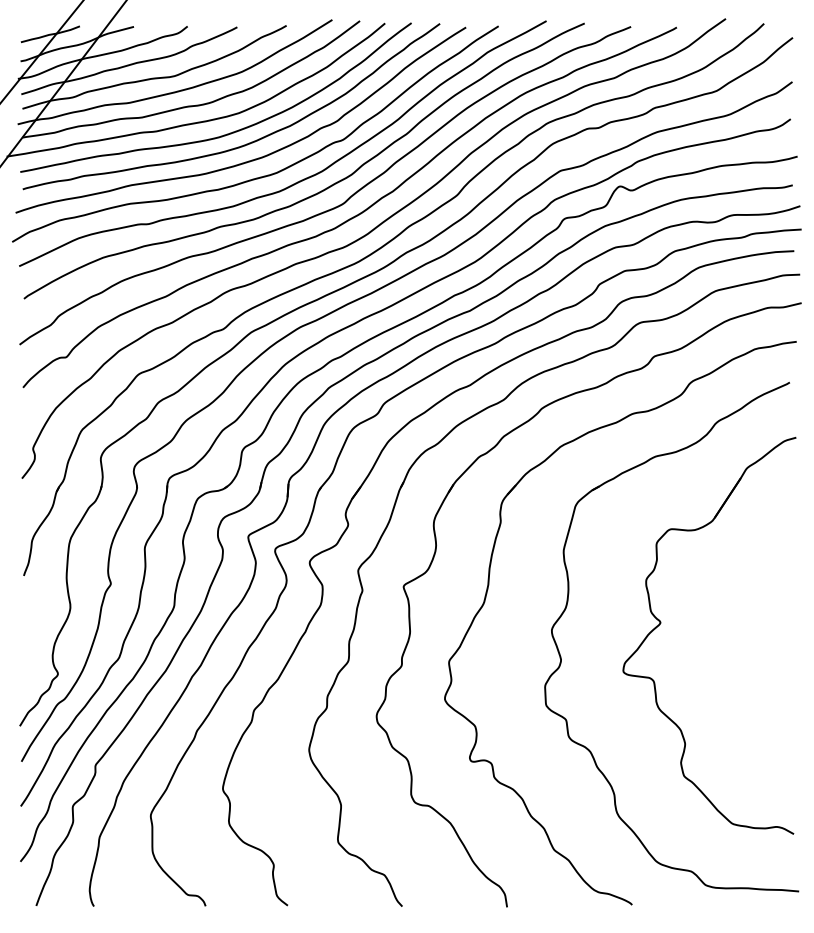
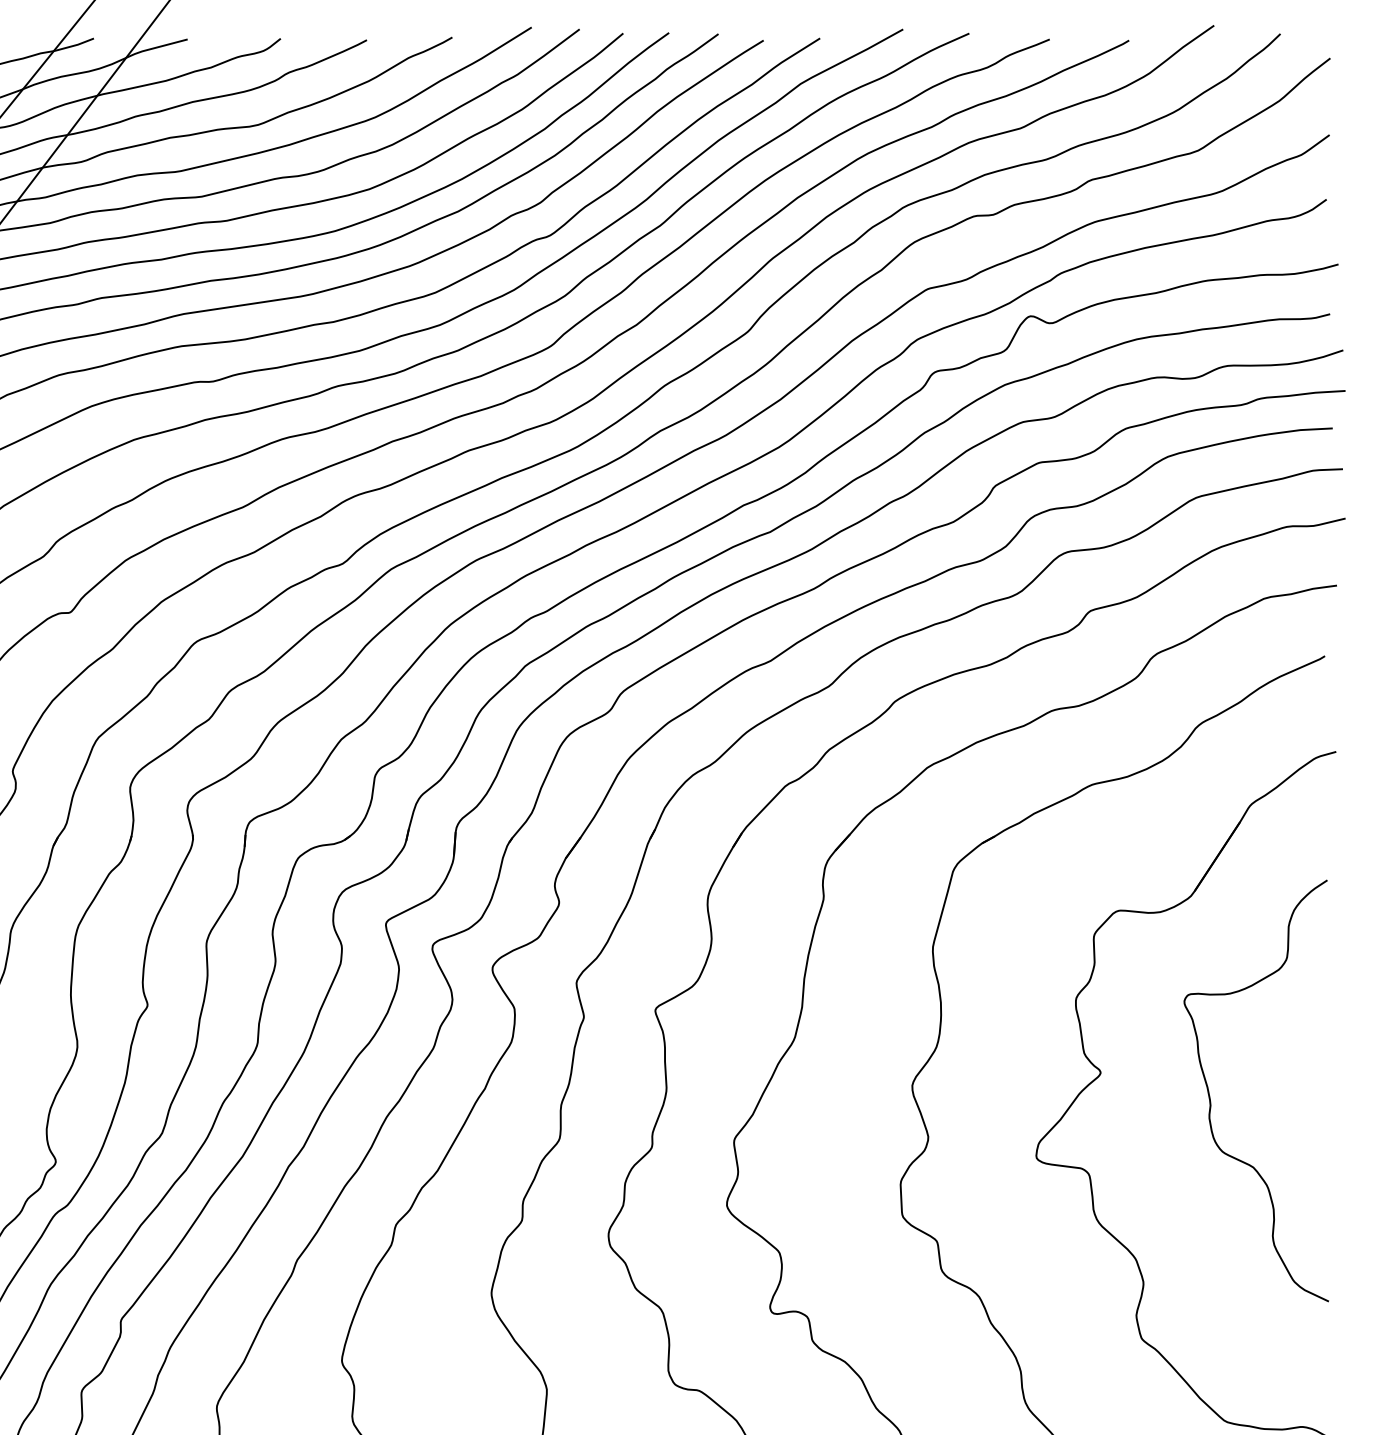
curve: (724, 637) -> (1211, 1098), added

